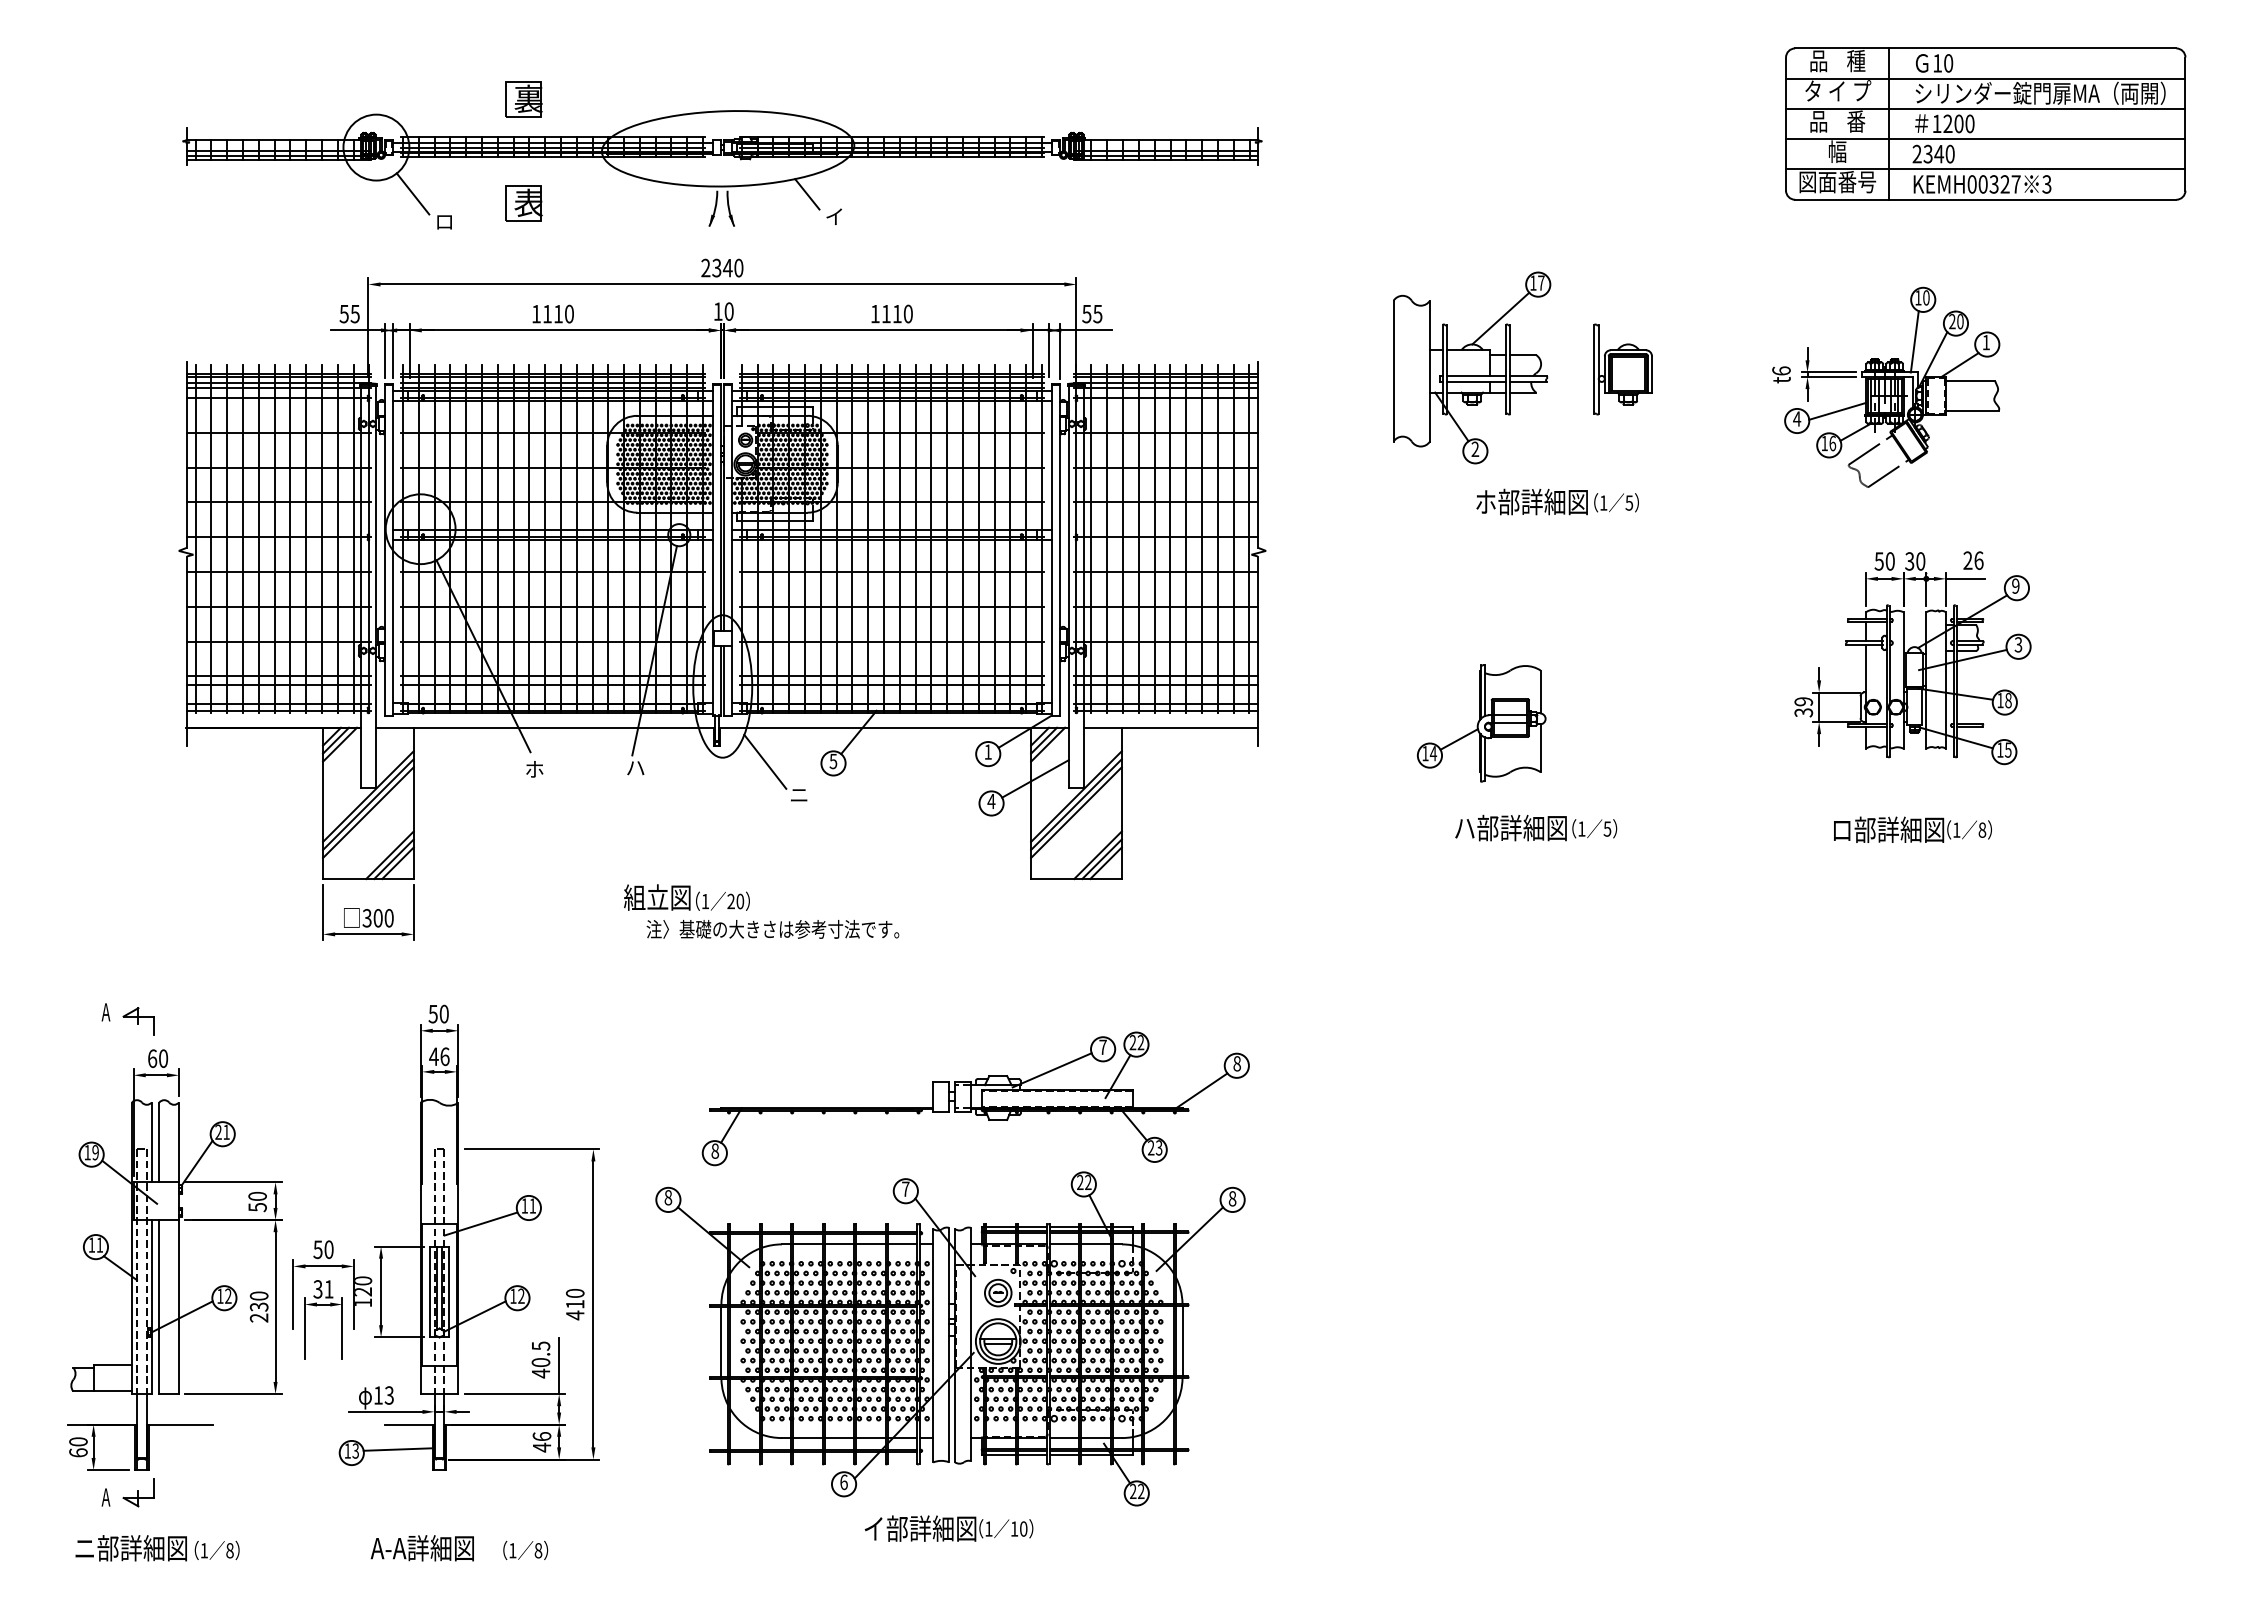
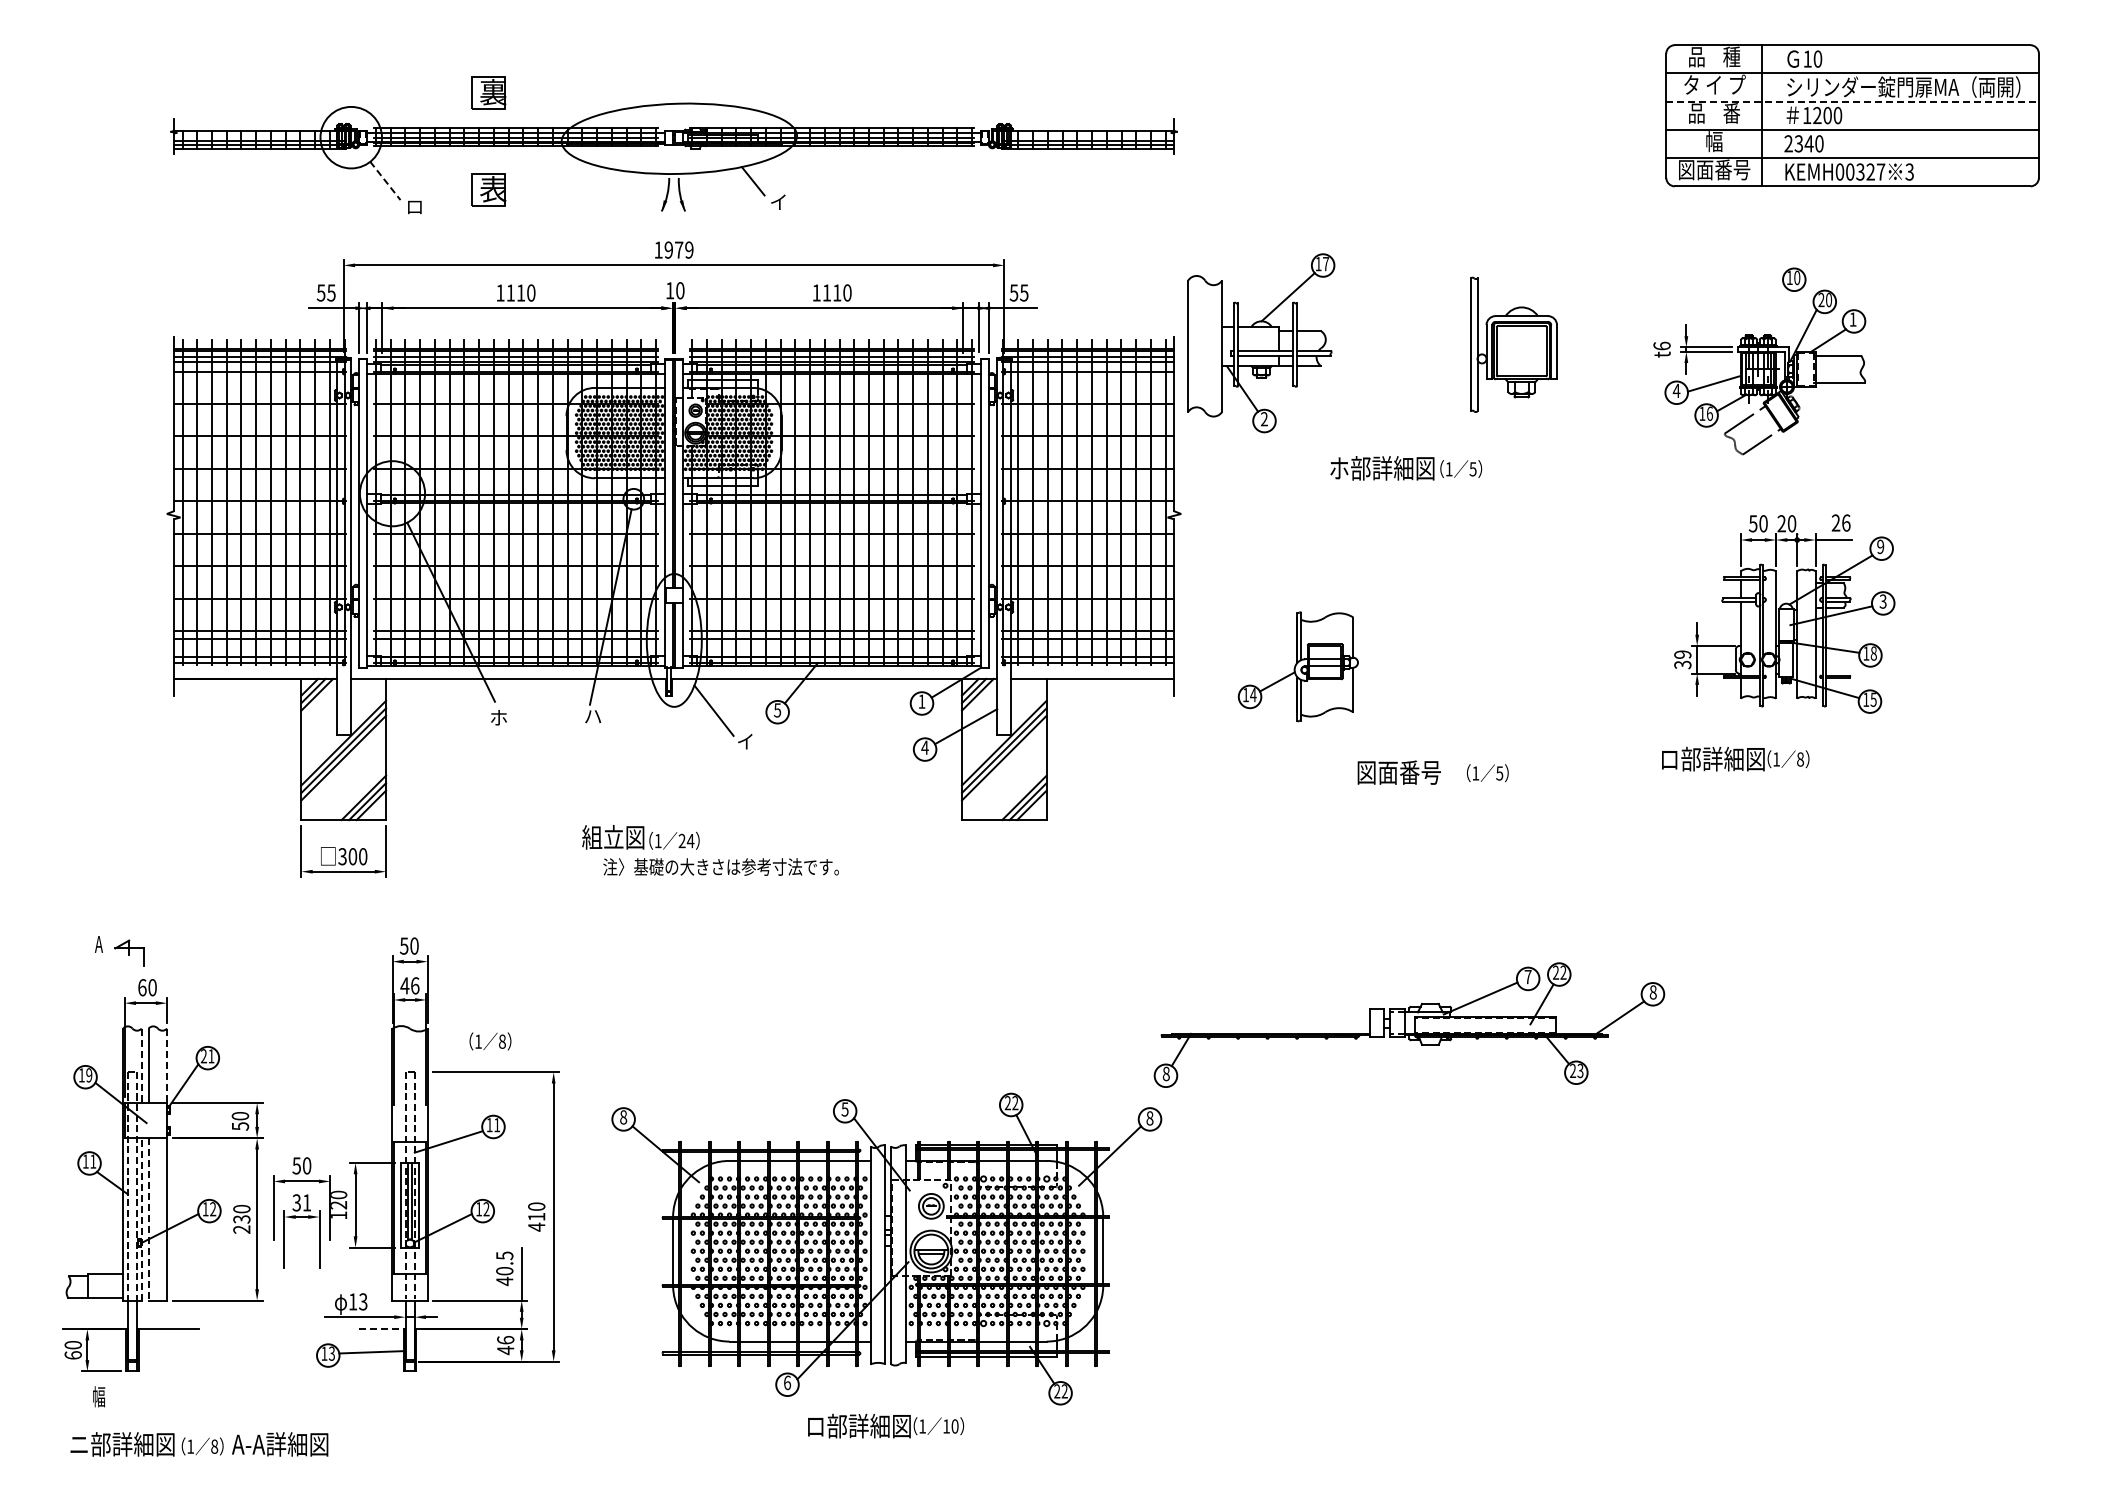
line: (1986, 108) -> (1853, 101), solid -> dashed
line: (413, 194) -> (385, 181), solid -> dashed
text: (721, 267) -> (673, 249), 2340 -> 1979
line: (1914, 341) -> (1786, 318), removed
part: (1472, 368) -> (1261, 343), moved
part: (1623, 369) -> (1514, 344), size x1.6
text: (1557, 502) -> (1406, 468), moved
text: (1909, 561) -> (1781, 523), 30 -> 20
part: (1480, 722) -> (1297, 666), moved
text: (799, 794) -> (745, 741), ニ -> イ
text: (1510, 828) -> (1409, 772), ハ部詳細図 -> 図面番号
text: (1912, 829) -> (1735, 758), moved
text: (740, 900) -> (690, 840), 20 -> 24
part: (975, 1098) -> (1409, 1024), moved
line: (151, 1143) -> (141, 1066), solid -> dashed
line: (179, 1143) -> (167, 1066), solid -> dashed
text: (905, 1189) -> (844, 1109), 7 -> 5
line: (151, 1306) -> (141, 1218), solid -> dashed
line: (159, 1307) -> (148, 1219), solid -> dashed
line: (409, 1425) -> (382, 1329), solid -> dashed
part: (138, 1492) -> (129, 1392), removed
text: (106, 1496) -> (99, 1396), A -> 幅
text: (874, 1529) -> (815, 1426), イ部詳細図 -> ロ部詳細図
text: (422, 1548) -> (280, 1444), moved
text: (525, 1550) -> (490, 1041), moved

